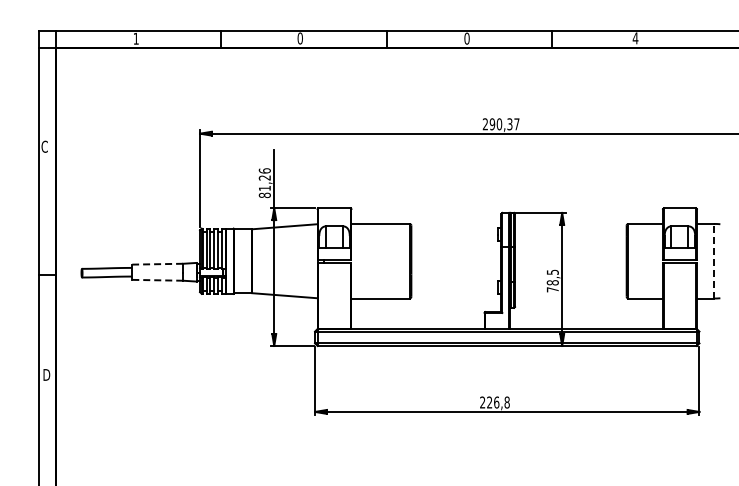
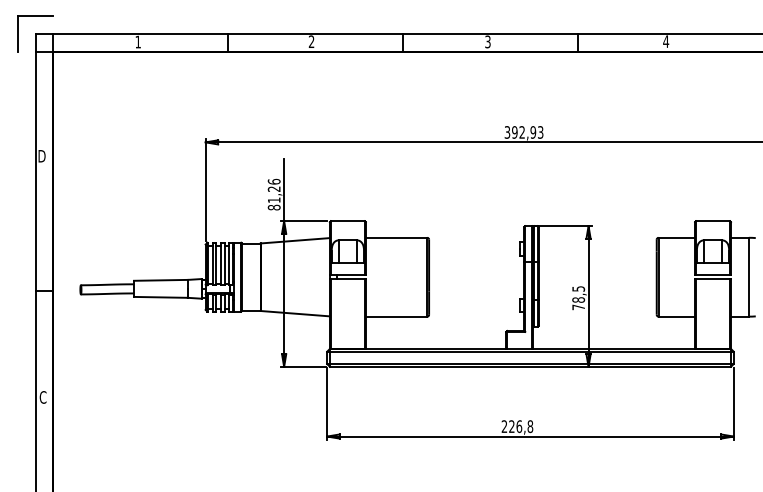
part: (38, 14) -> (34, 16), added
text: (299, 38) -> (310, 41), 0 -> 2
text: (466, 38) -> (487, 41), 0 -> 3
text: (500, 124) -> (523, 132), 290,37 -> 392,93
text: (44, 146) -> (41, 155), C -> D
line: (713, 260) -> (748, 276), dashed -> solid
line: (157, 264) -> (160, 280), dashed -> solid
line: (158, 280) -> (161, 297), dashed -> solid
text: (46, 374) -> (43, 396), D -> C

